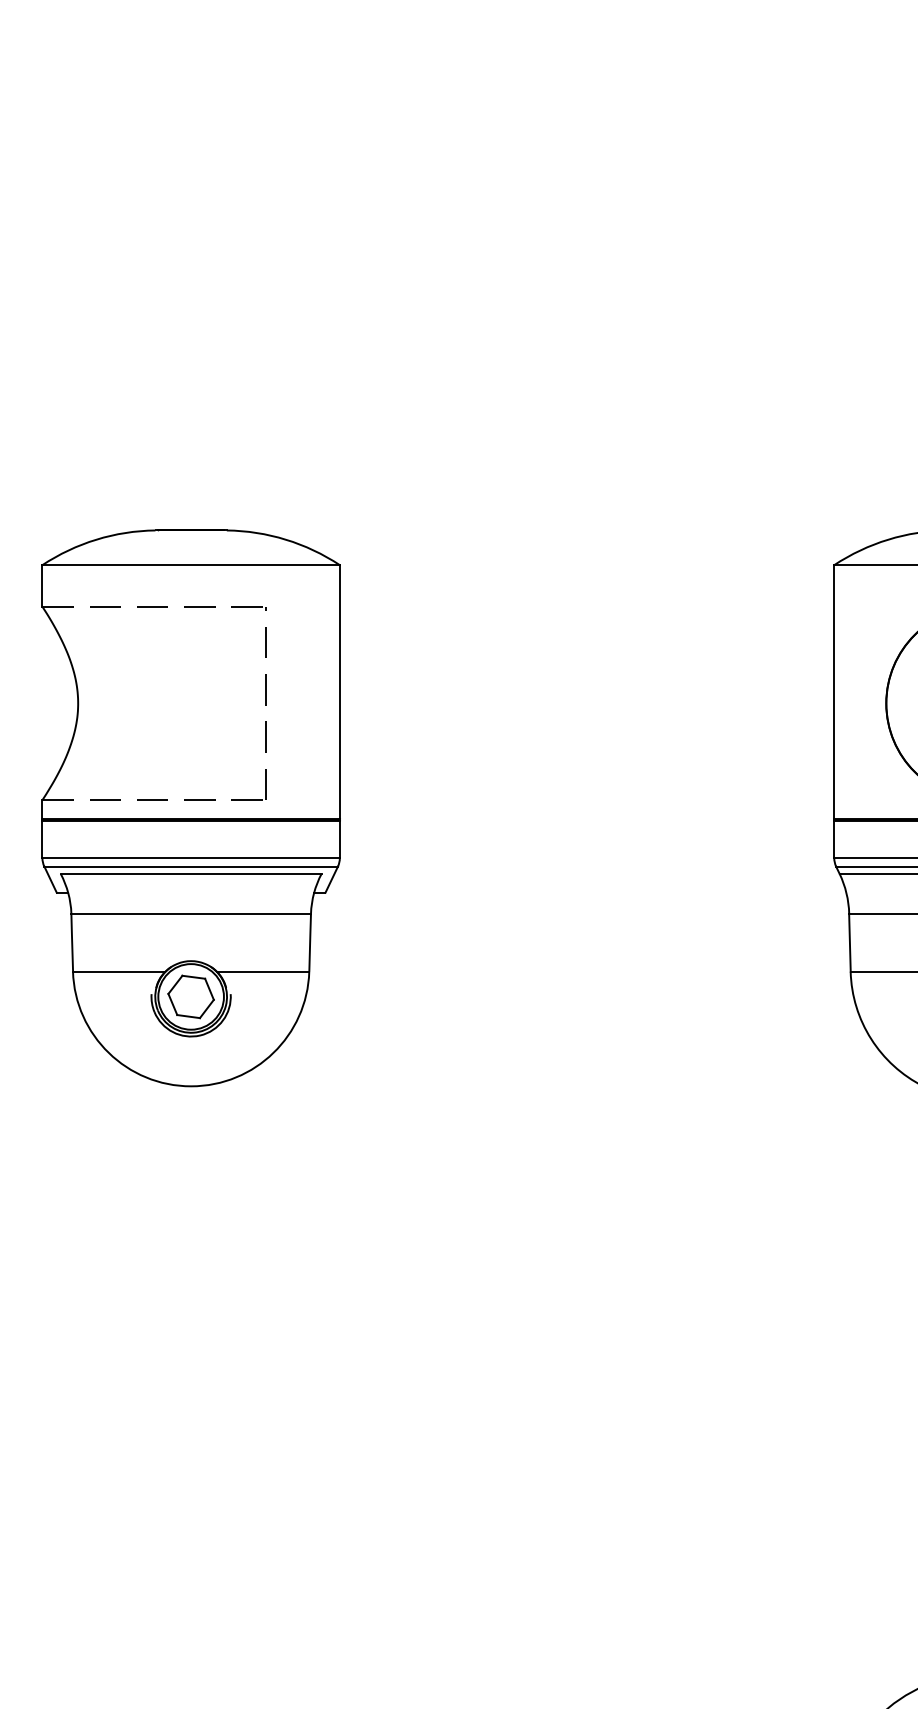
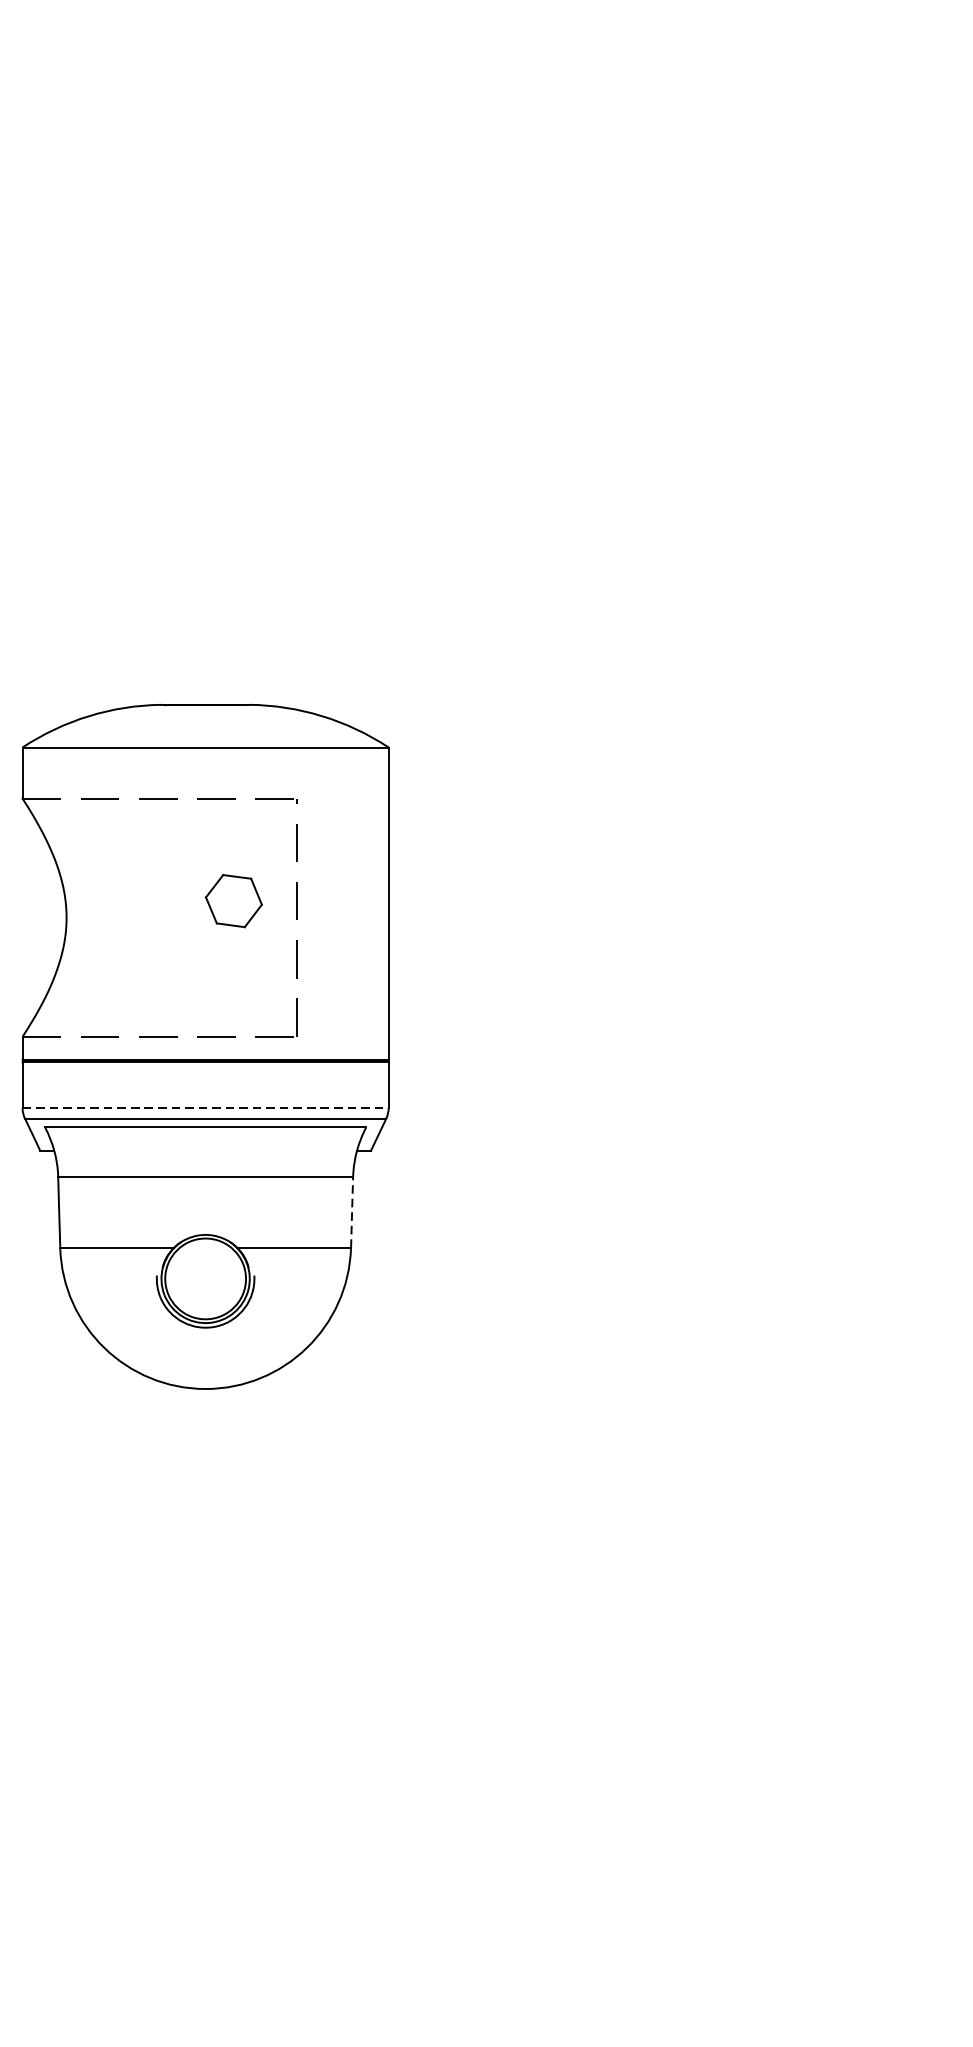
line: (191, 858) -> (206, 1108), solid -> dashed
line: (310, 941) -> (352, 1210), solid -> dashed
part: (190, 996) -> (233, 900), moved

